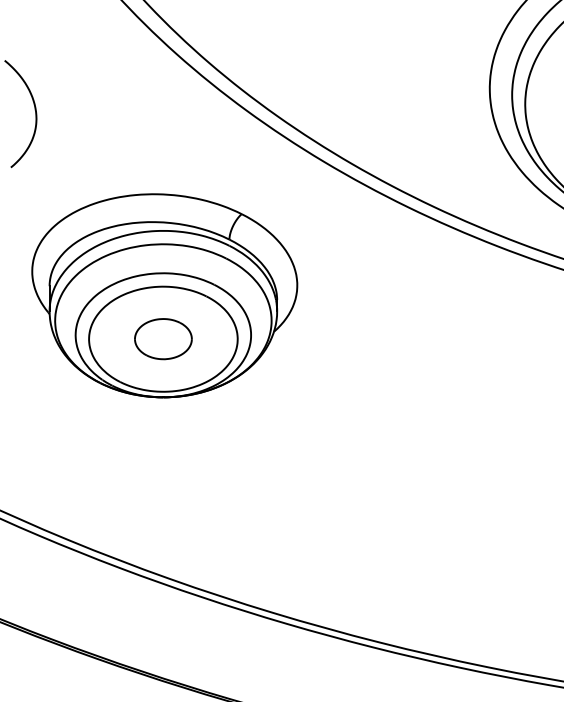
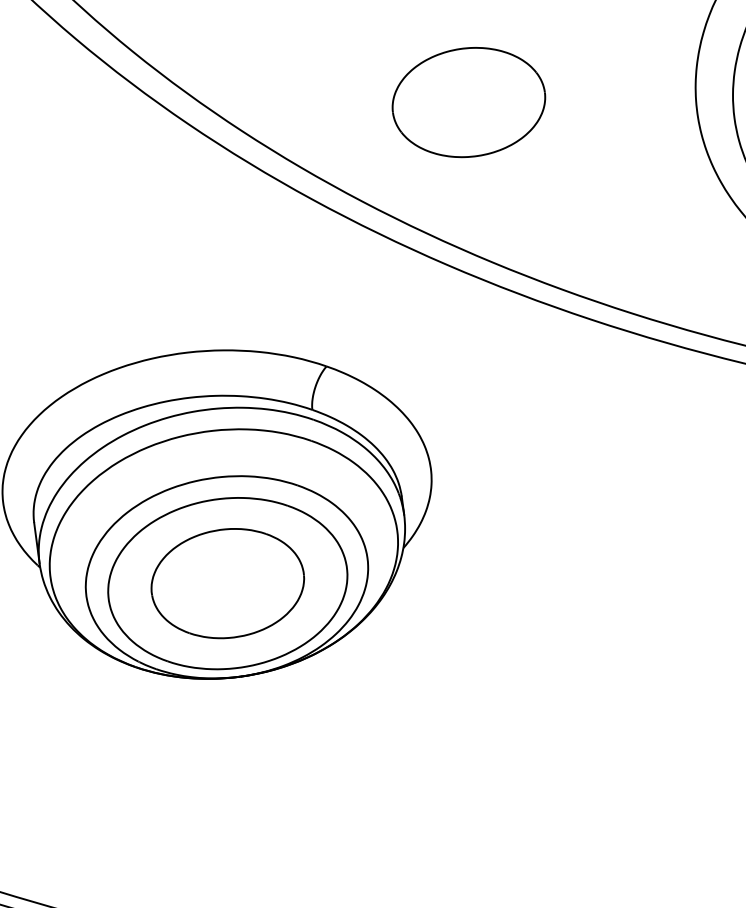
part: (350, 63) -> (468, 101), added
part: (163, 338) -> (227, 582), size x1.67

